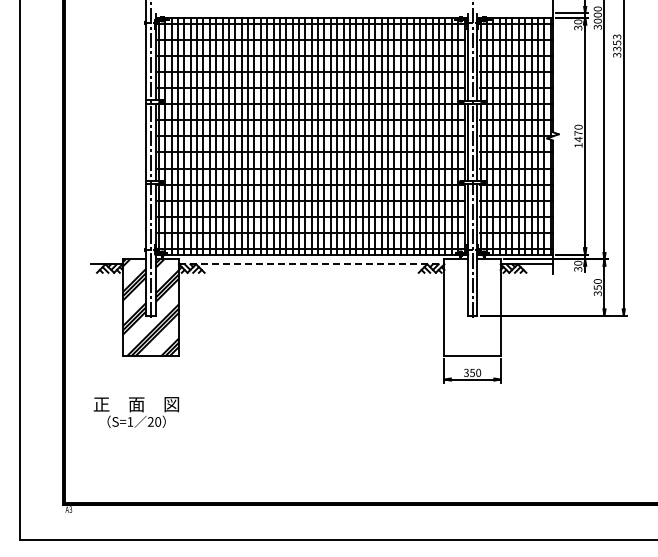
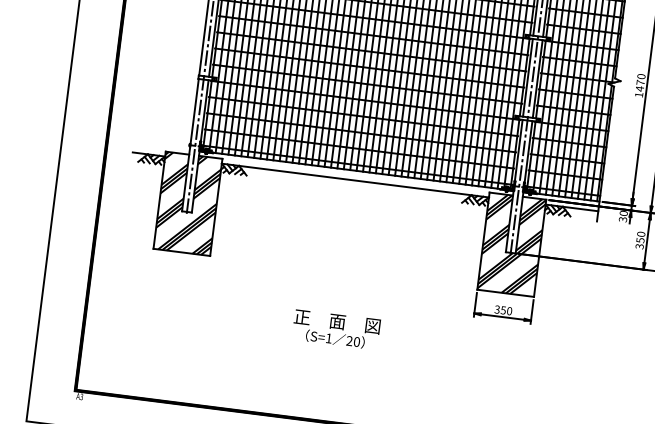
line: (311, 264) -> (355, 180), dashed -> solid
hatch: (472, 307) -> (511, 244), added
text: (135, 412) -> (335, 329), moved

